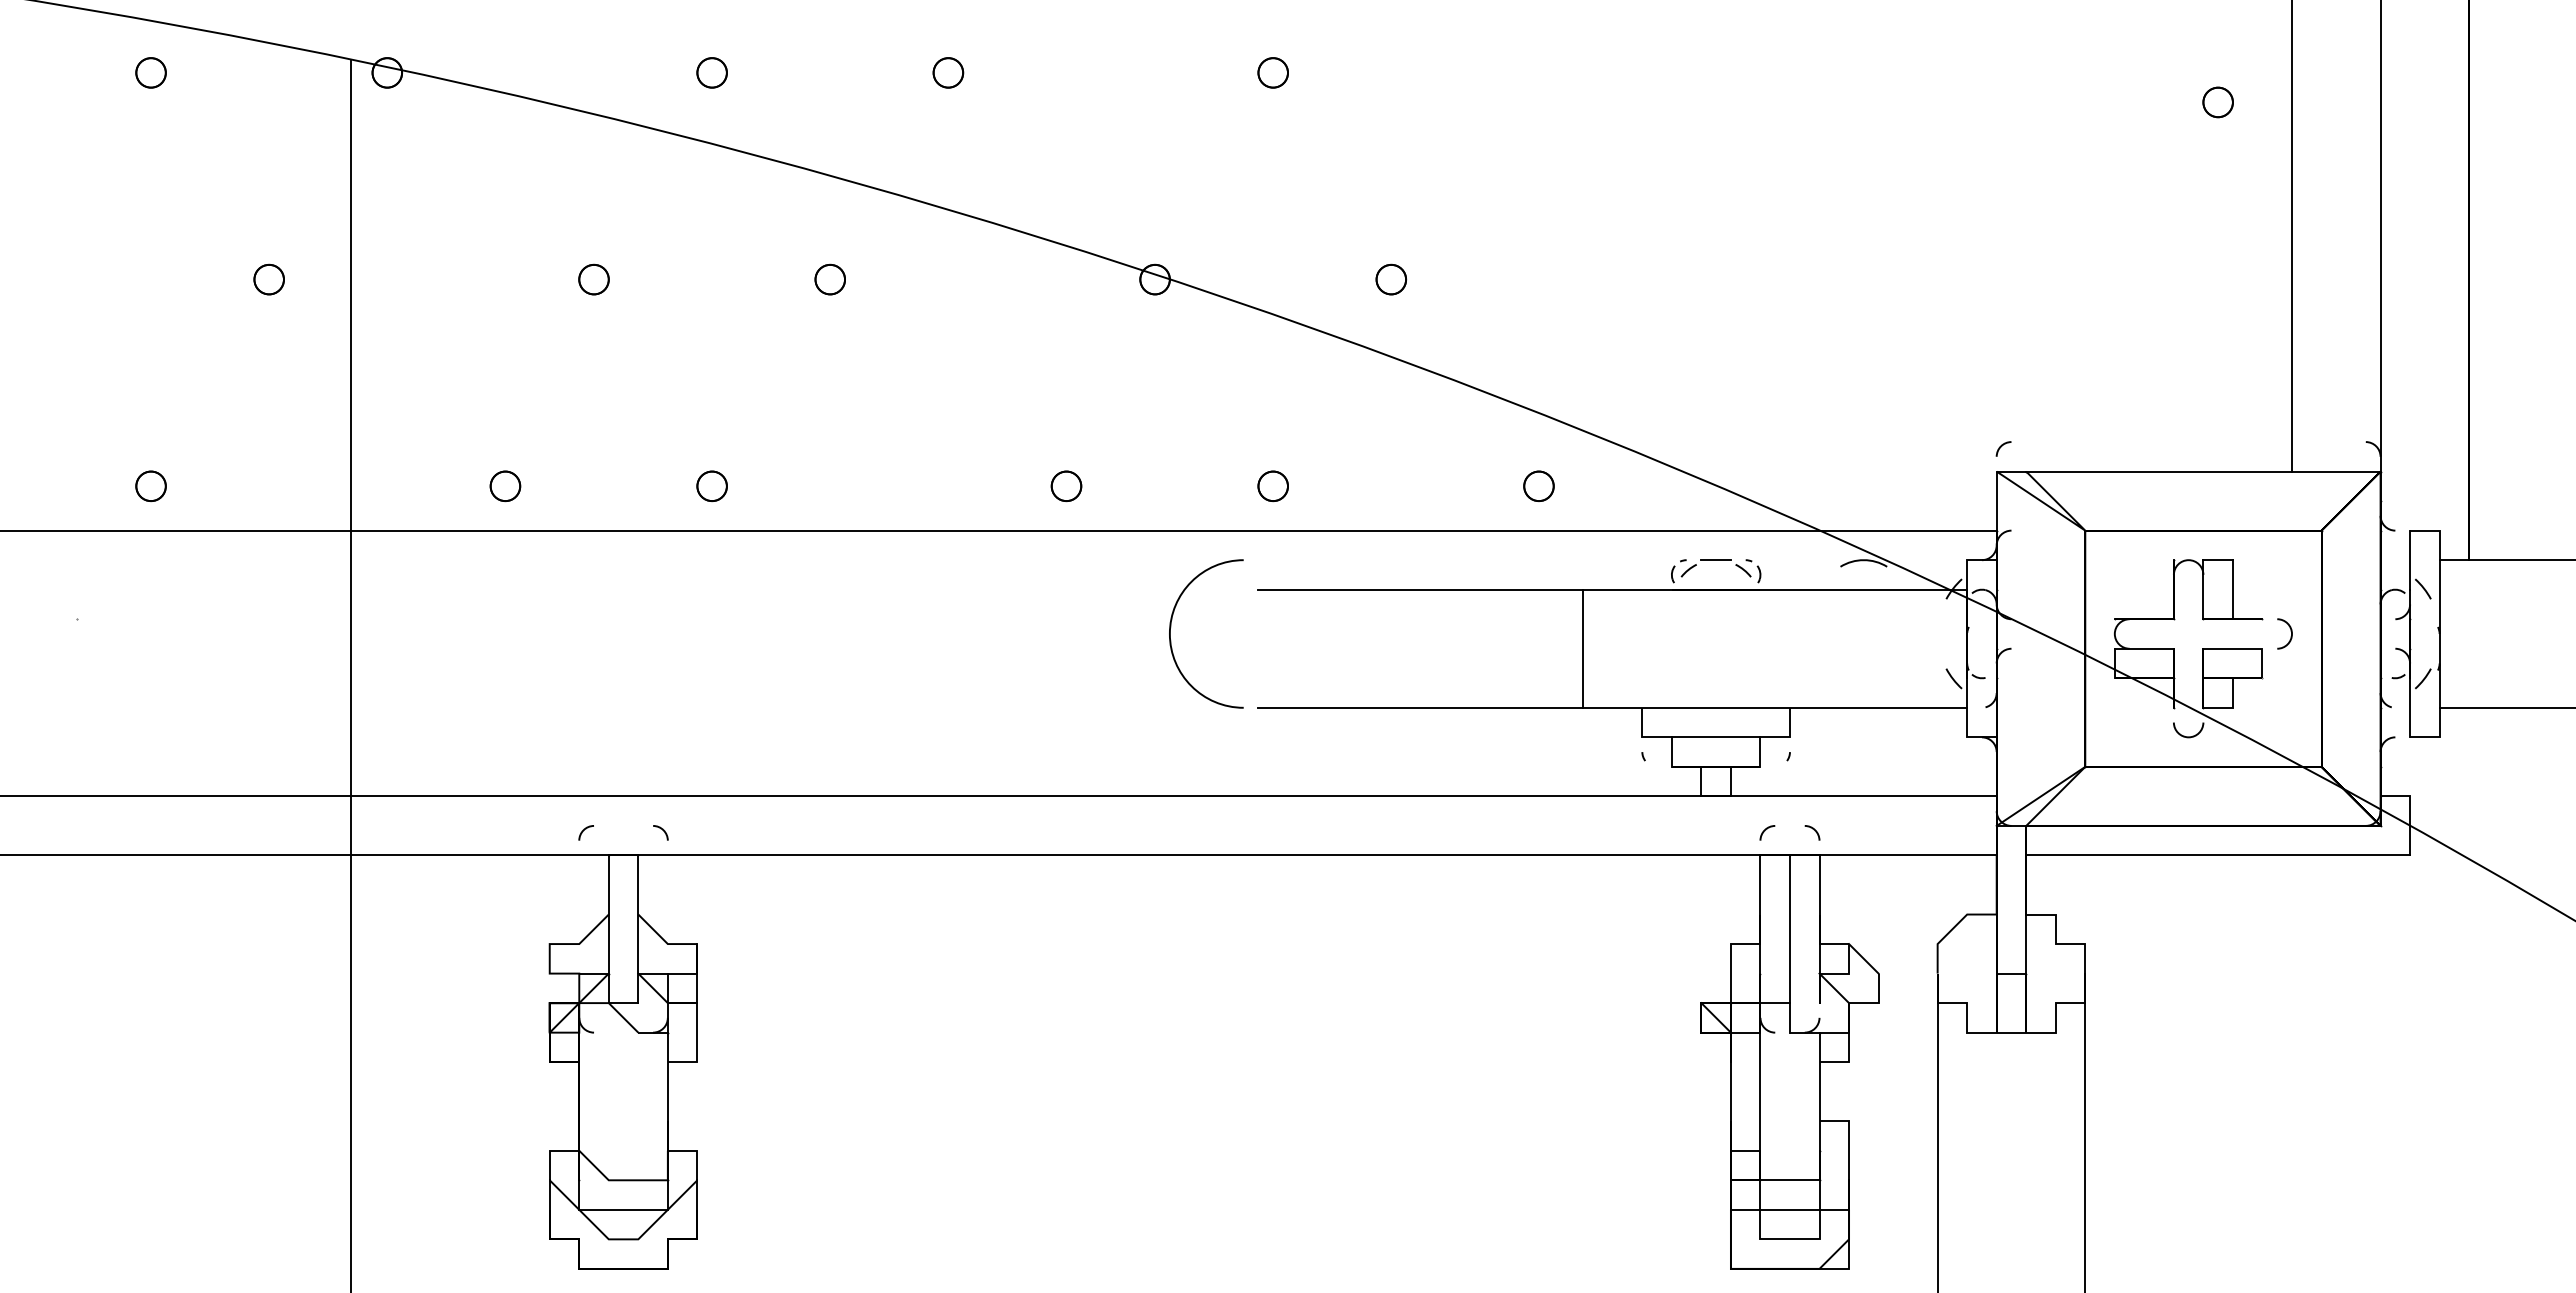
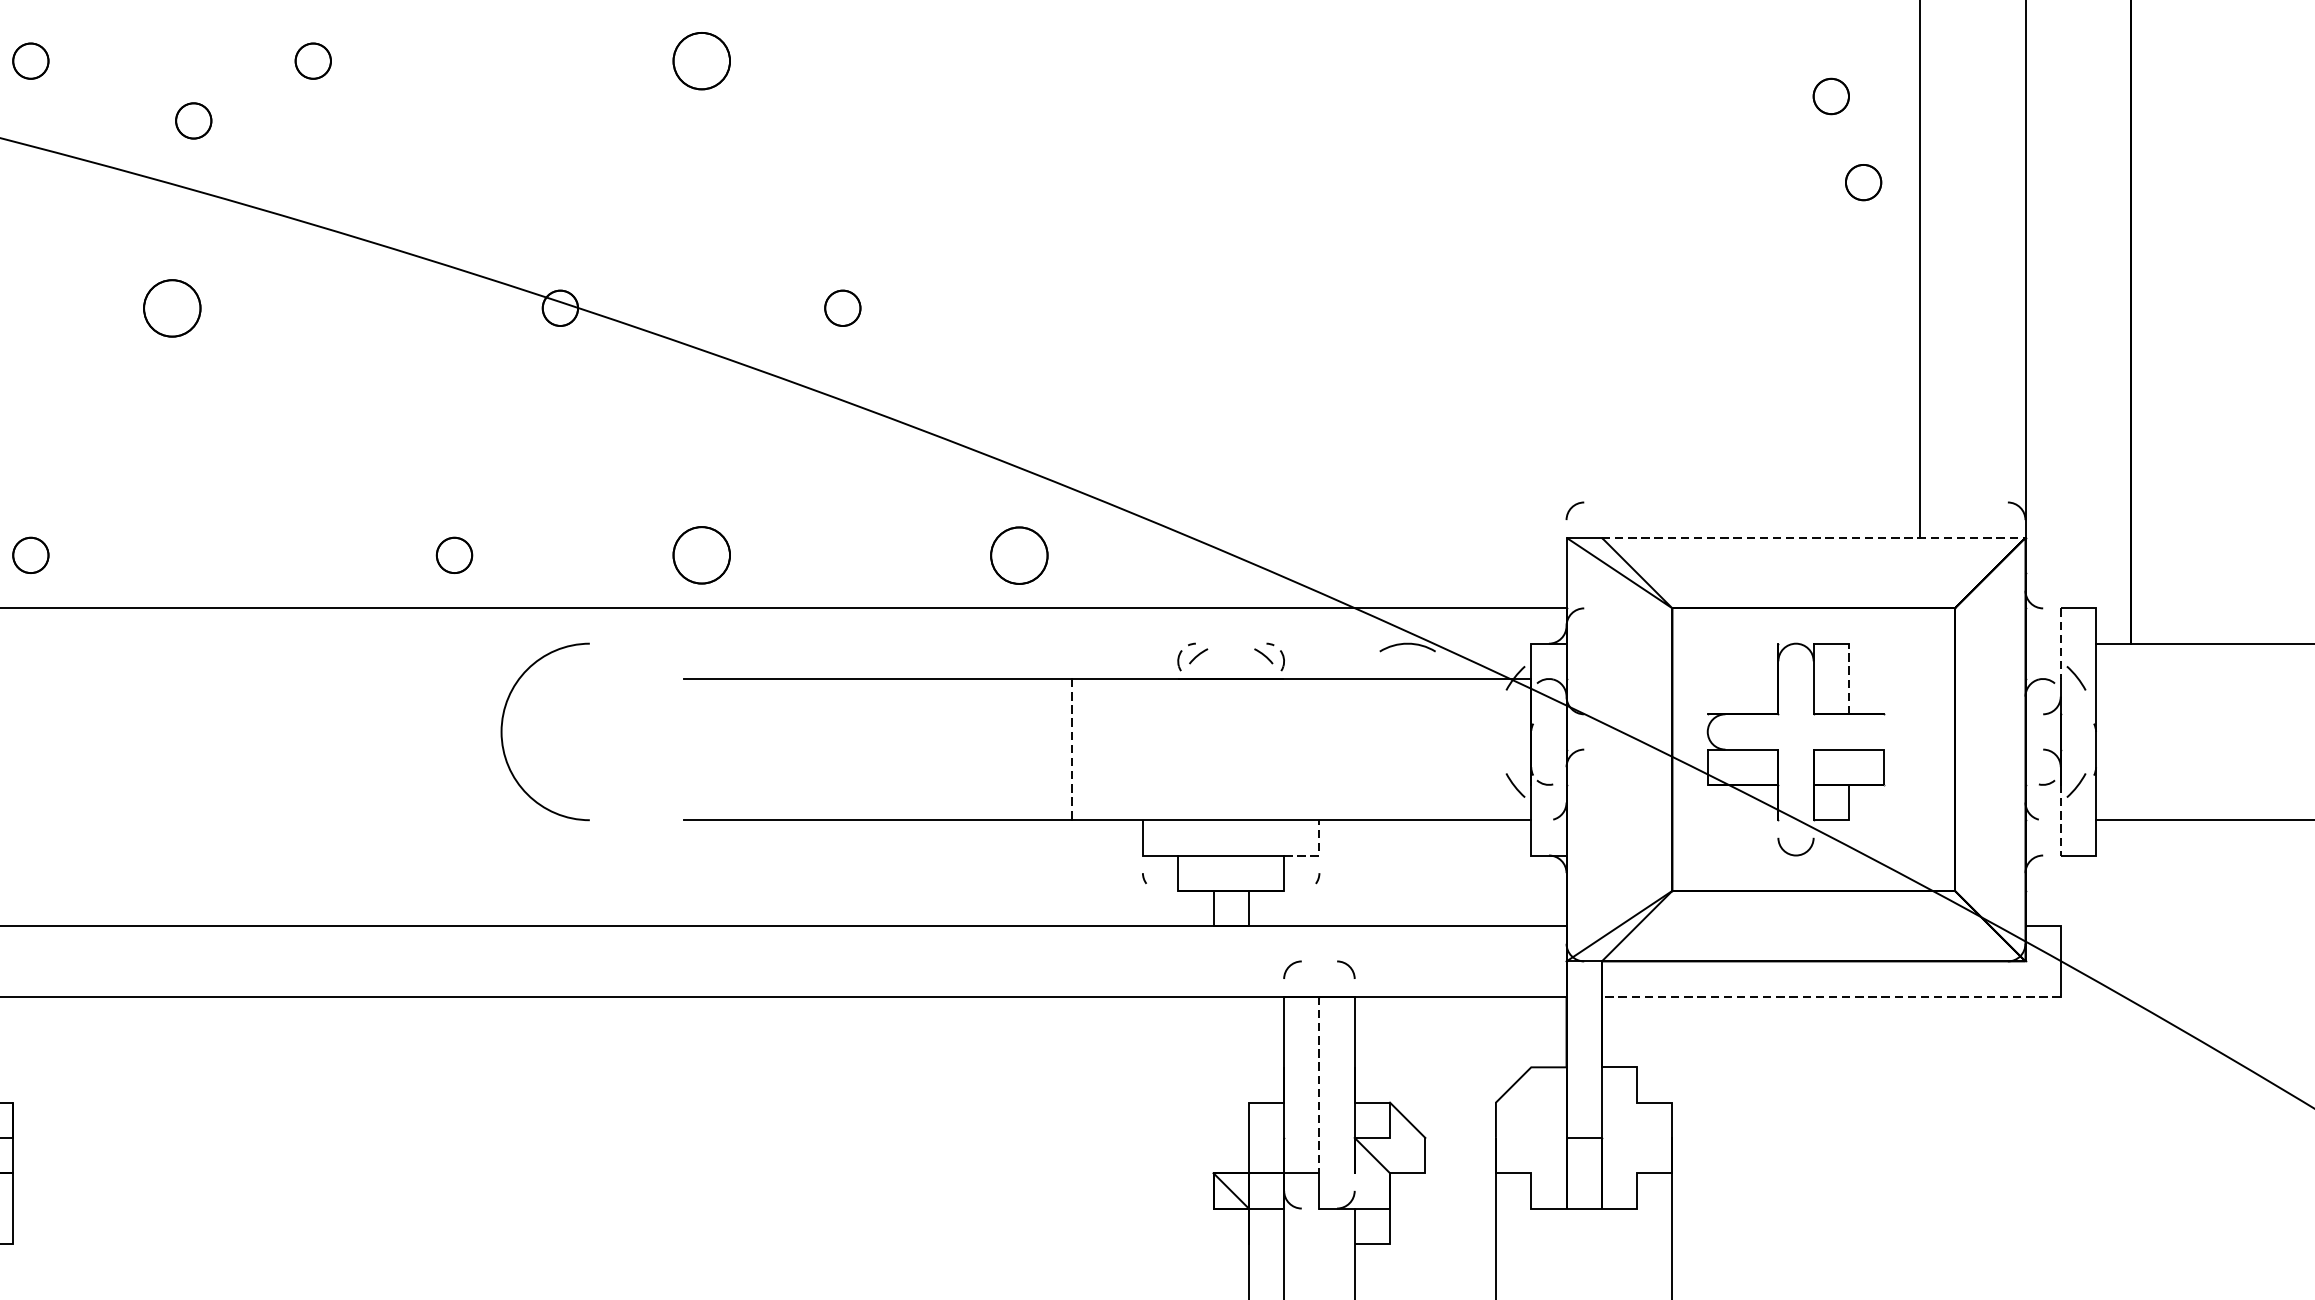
part: (1272, 72) -> (700, 60), size x1.6
part: (848, 122) -> (193, 120), added
part: (2244, 174) -> (1862, 182), added
part: (829, 279) -> (171, 308), size x1.6
line: (2203, 471) -> (1813, 537), solid -> dashed
part: (1538, 485) -> (1018, 554), size x1.6
part: (1272, 486) -> (700, 555), size x1.6
line: (1715, 560) -> (1230, 644), removed
line: (2410, 560) -> (2061, 644), solid -> dashed
line: (2232, 589) -> (1848, 678), solid -> dashed
curve: (1171, 627) -> (503, 724), moved
curve: (2290, 631) -> (1917, 728), removed
line: (1583, 649) -> (1072, 750), solid -> dashed
line: (2410, 707) -> (2061, 819), solid -> dashed
line: (1789, 737) -> (1318, 855), solid -> dashed
line: (2218, 855) -> (1831, 996), solid -> dashed
line: (1789, 929) -> (1318, 1085), solid -> dashed

